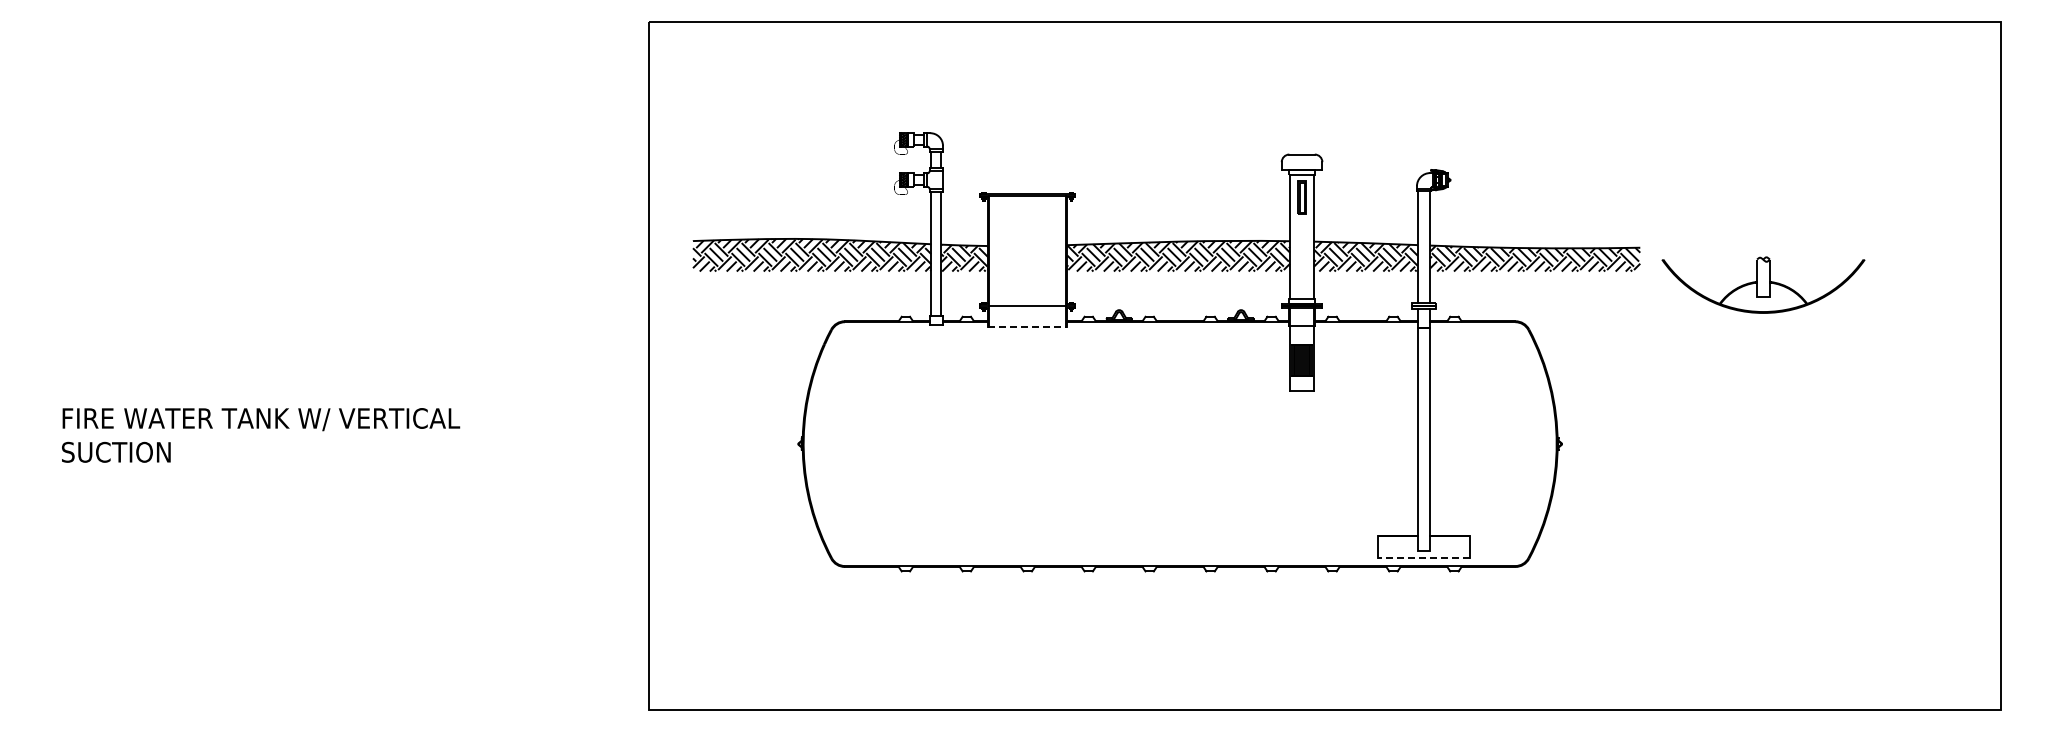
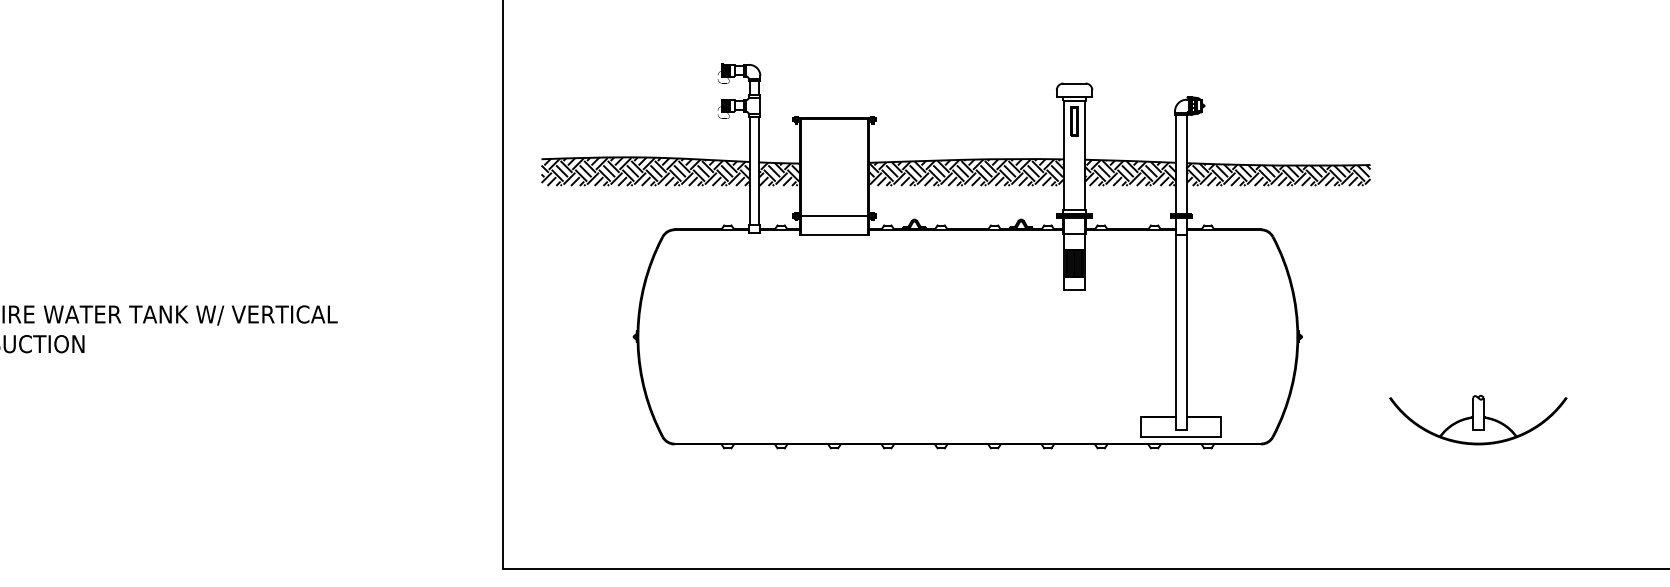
part: (1763, 284) -> (1478, 419), moved
line: (1028, 327) -> (835, 234), dashed -> solid
line: (1423, 558) -> (1180, 437), dashed -> solid

